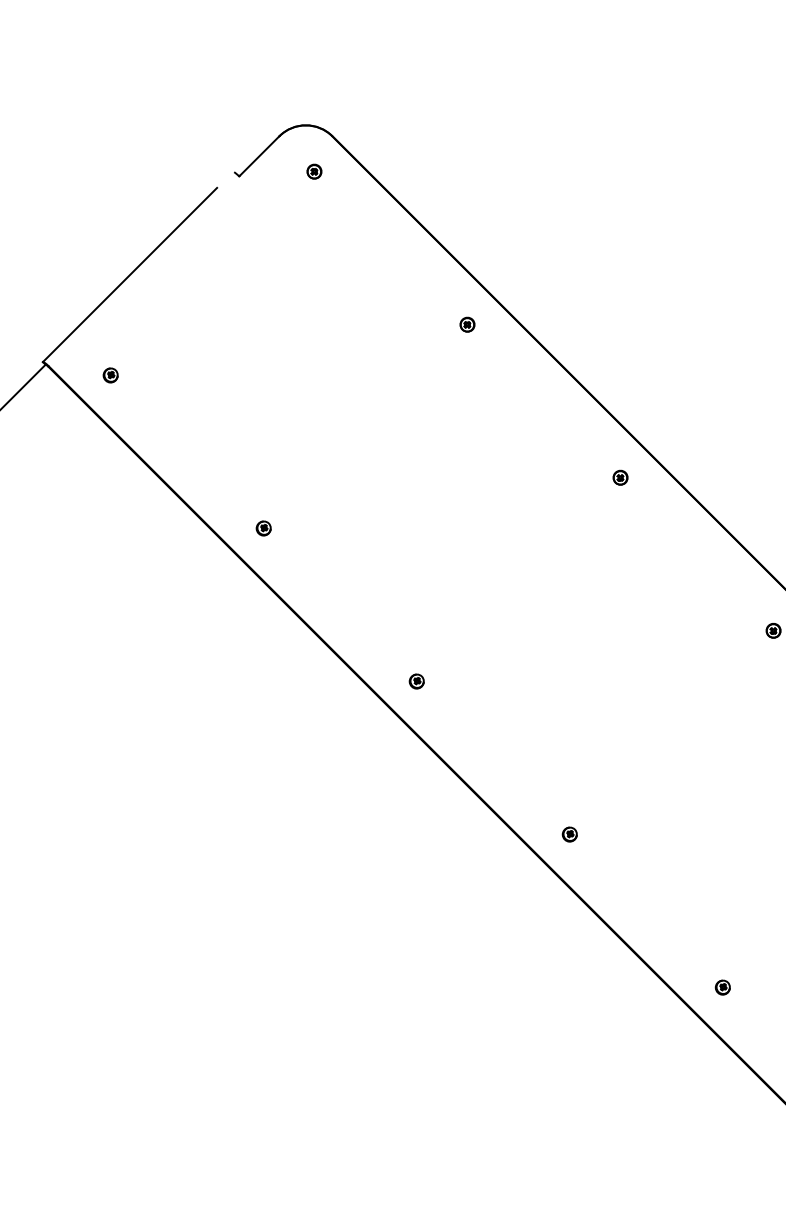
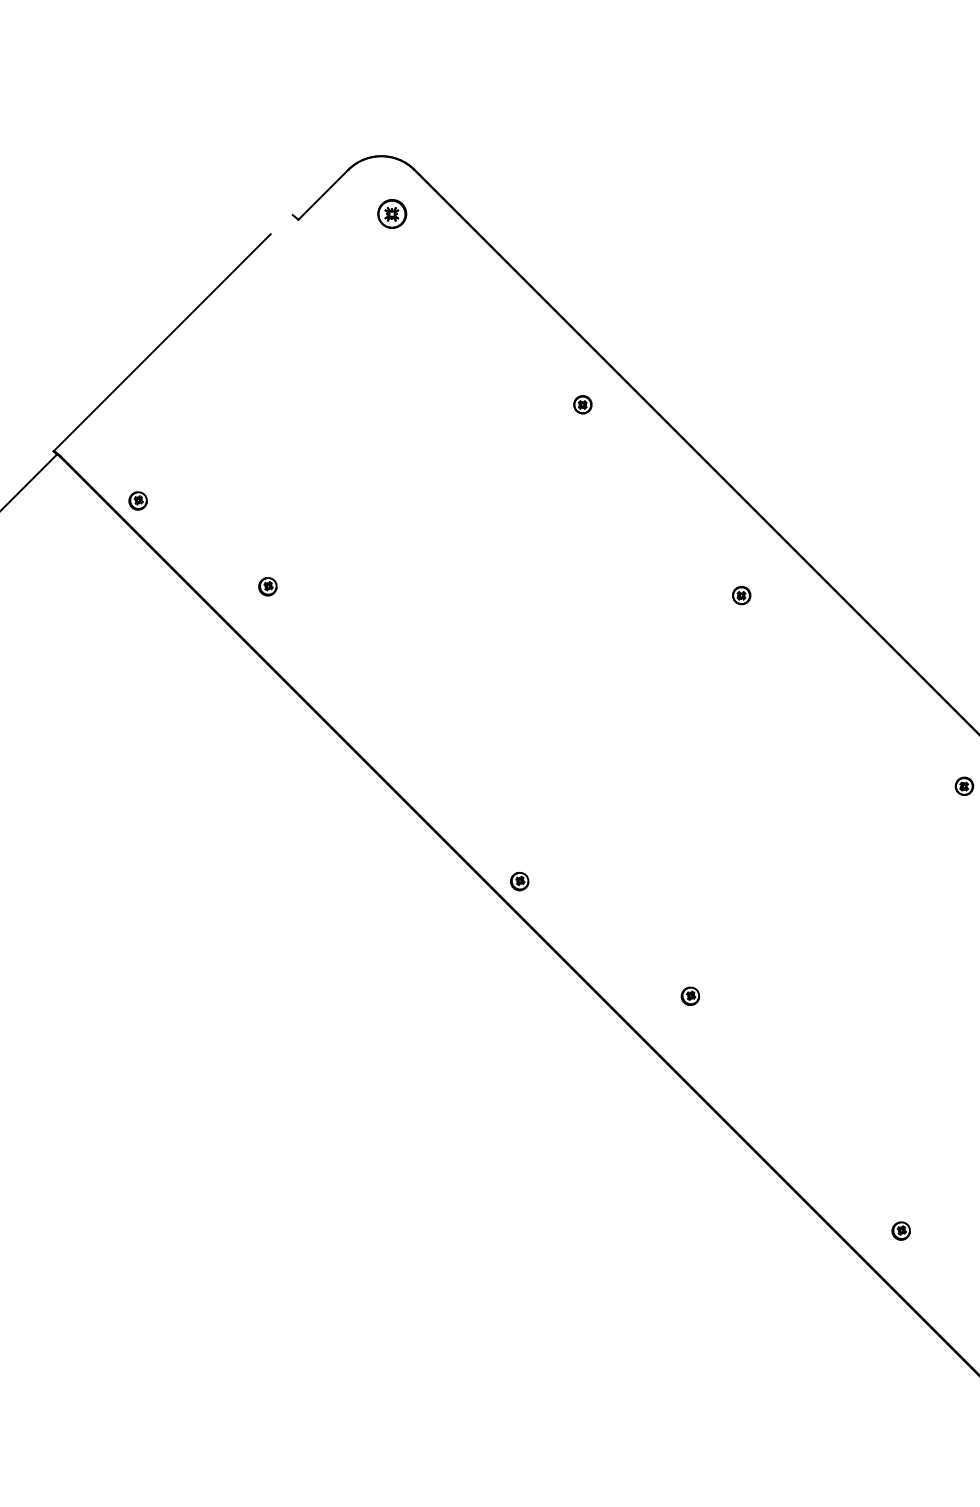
part: (313, 171) -> (391, 213), size x1.6
part: (110, 375) -> (137, 500), moved
part: (620, 477) -> (741, 595), moved
part: (263, 528) -> (267, 586), moved
part: (416, 681) -> (519, 881), moved
part: (569, 834) -> (690, 996), moved

